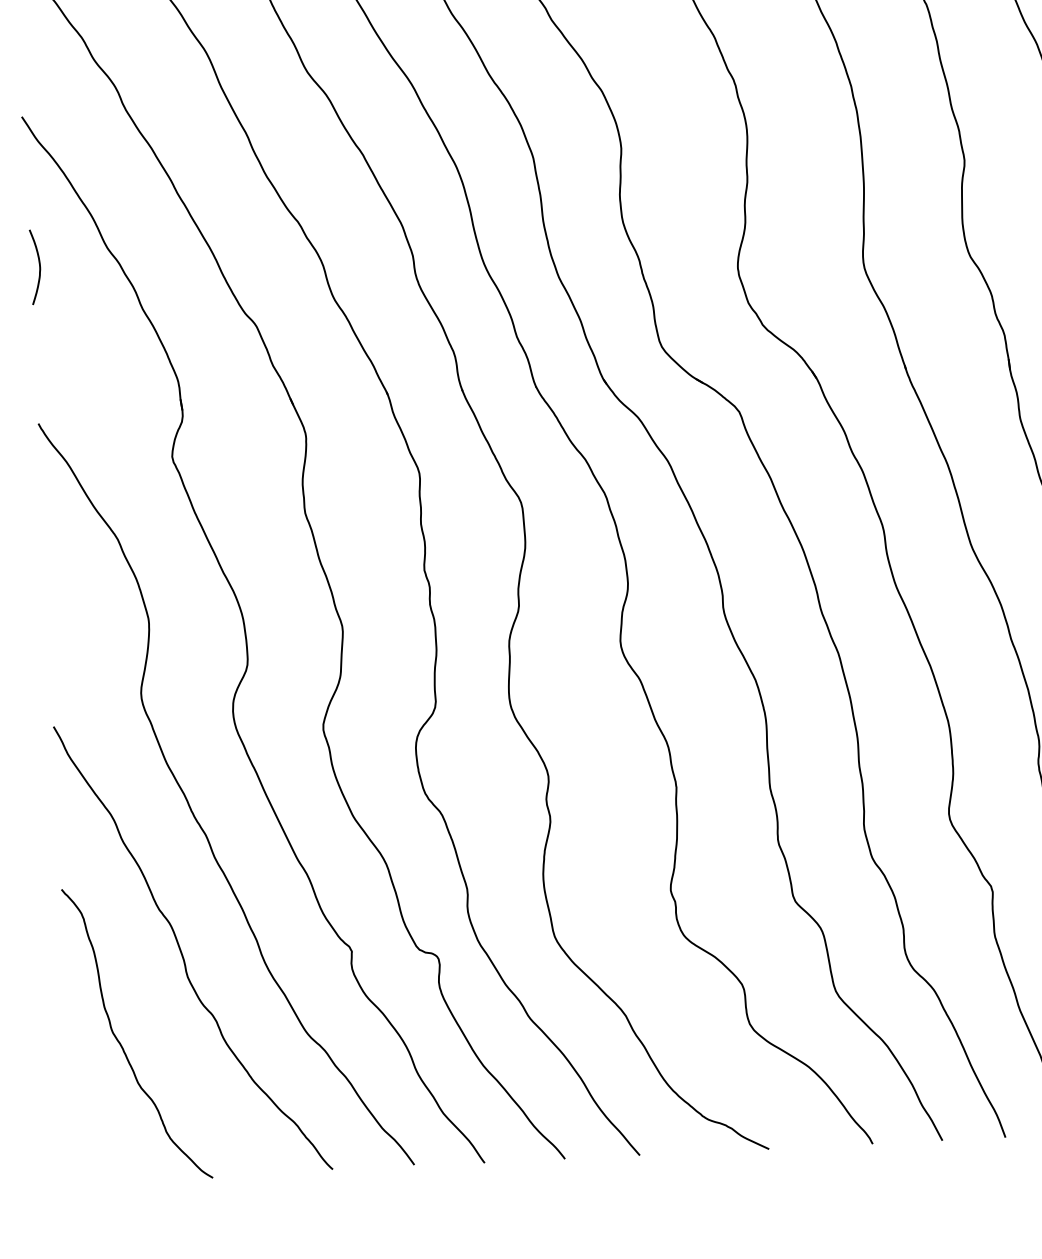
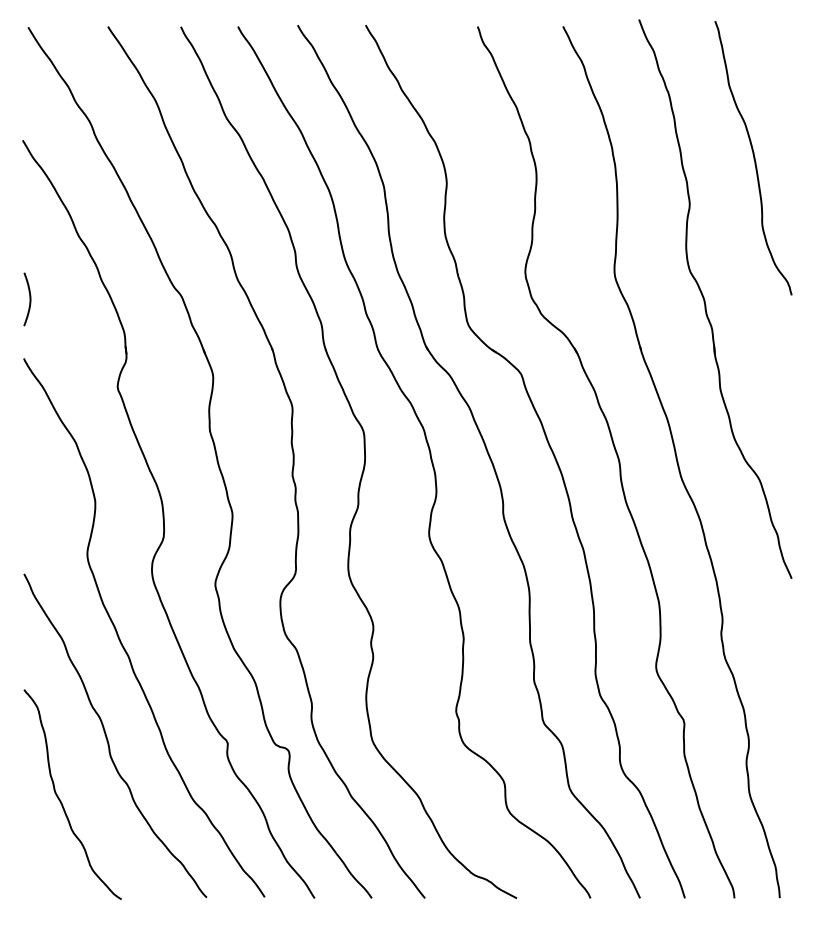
curve: (38, 267) -> (29, 299), moved

